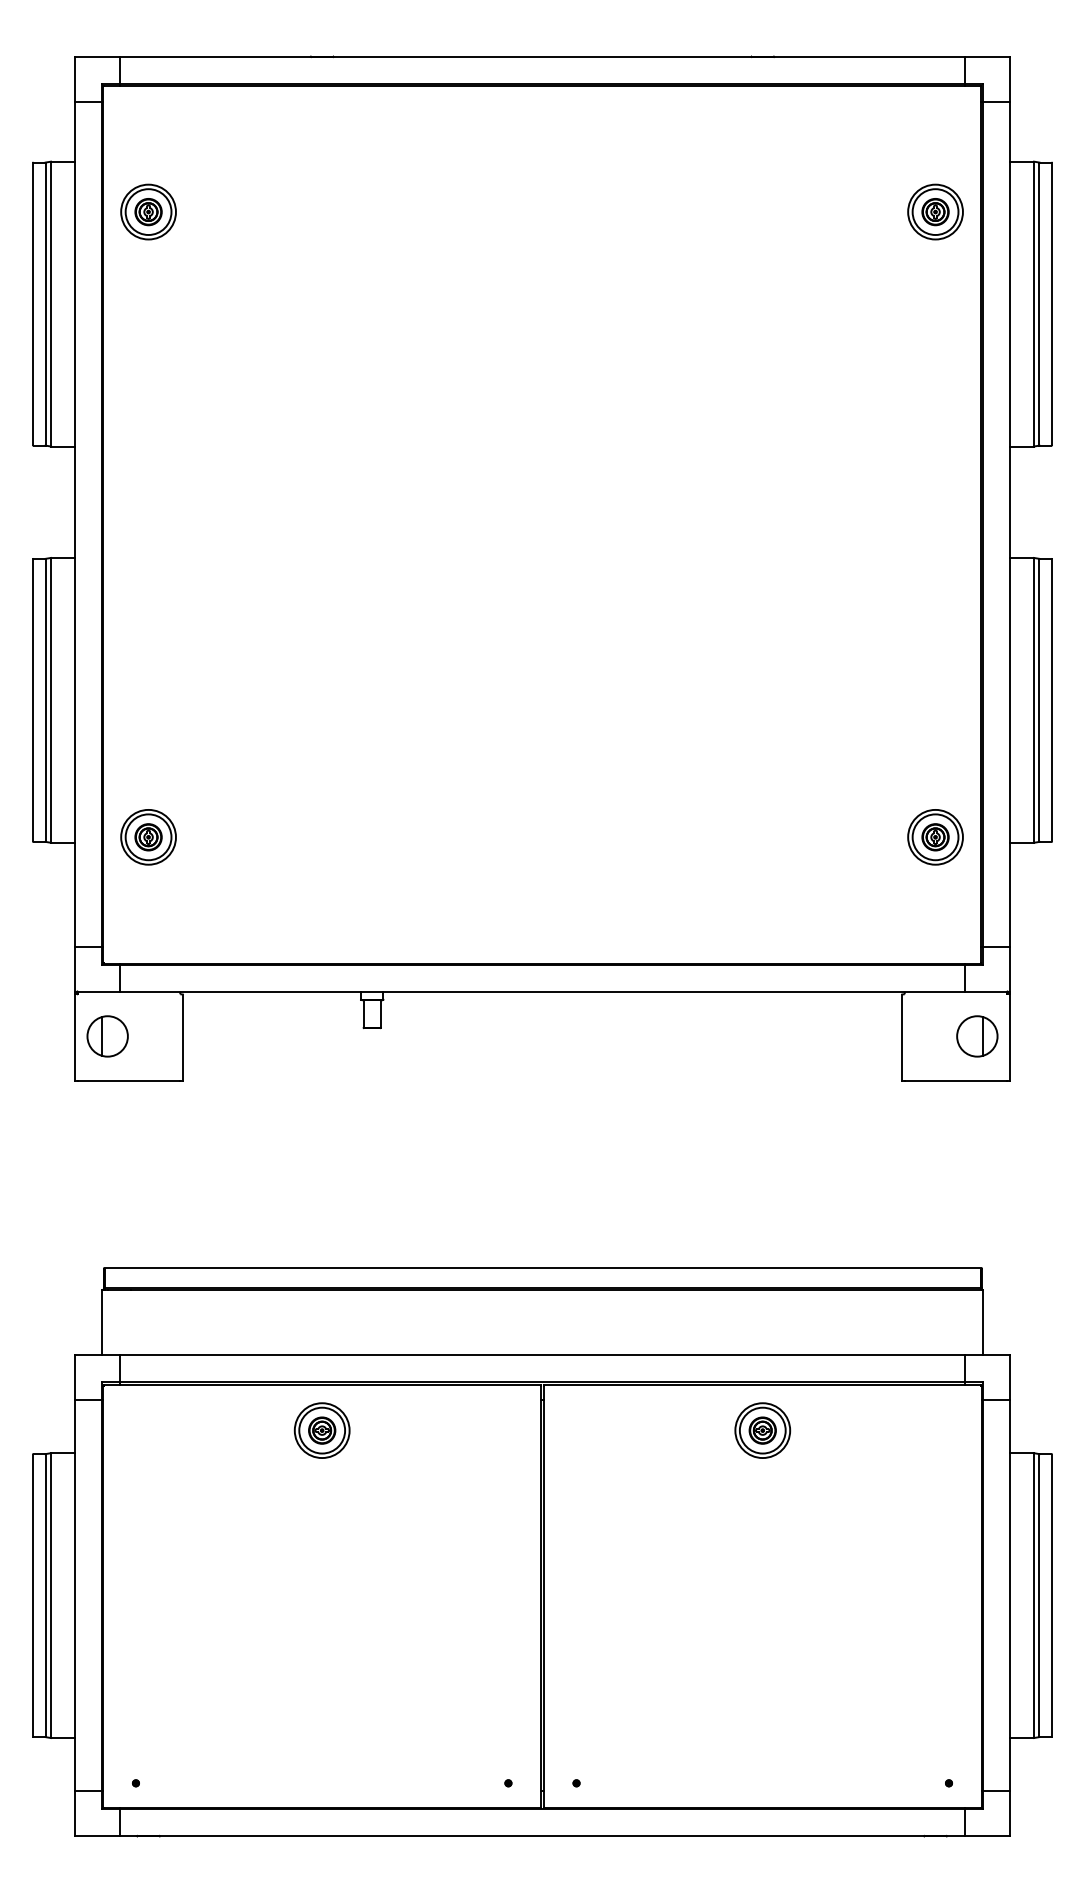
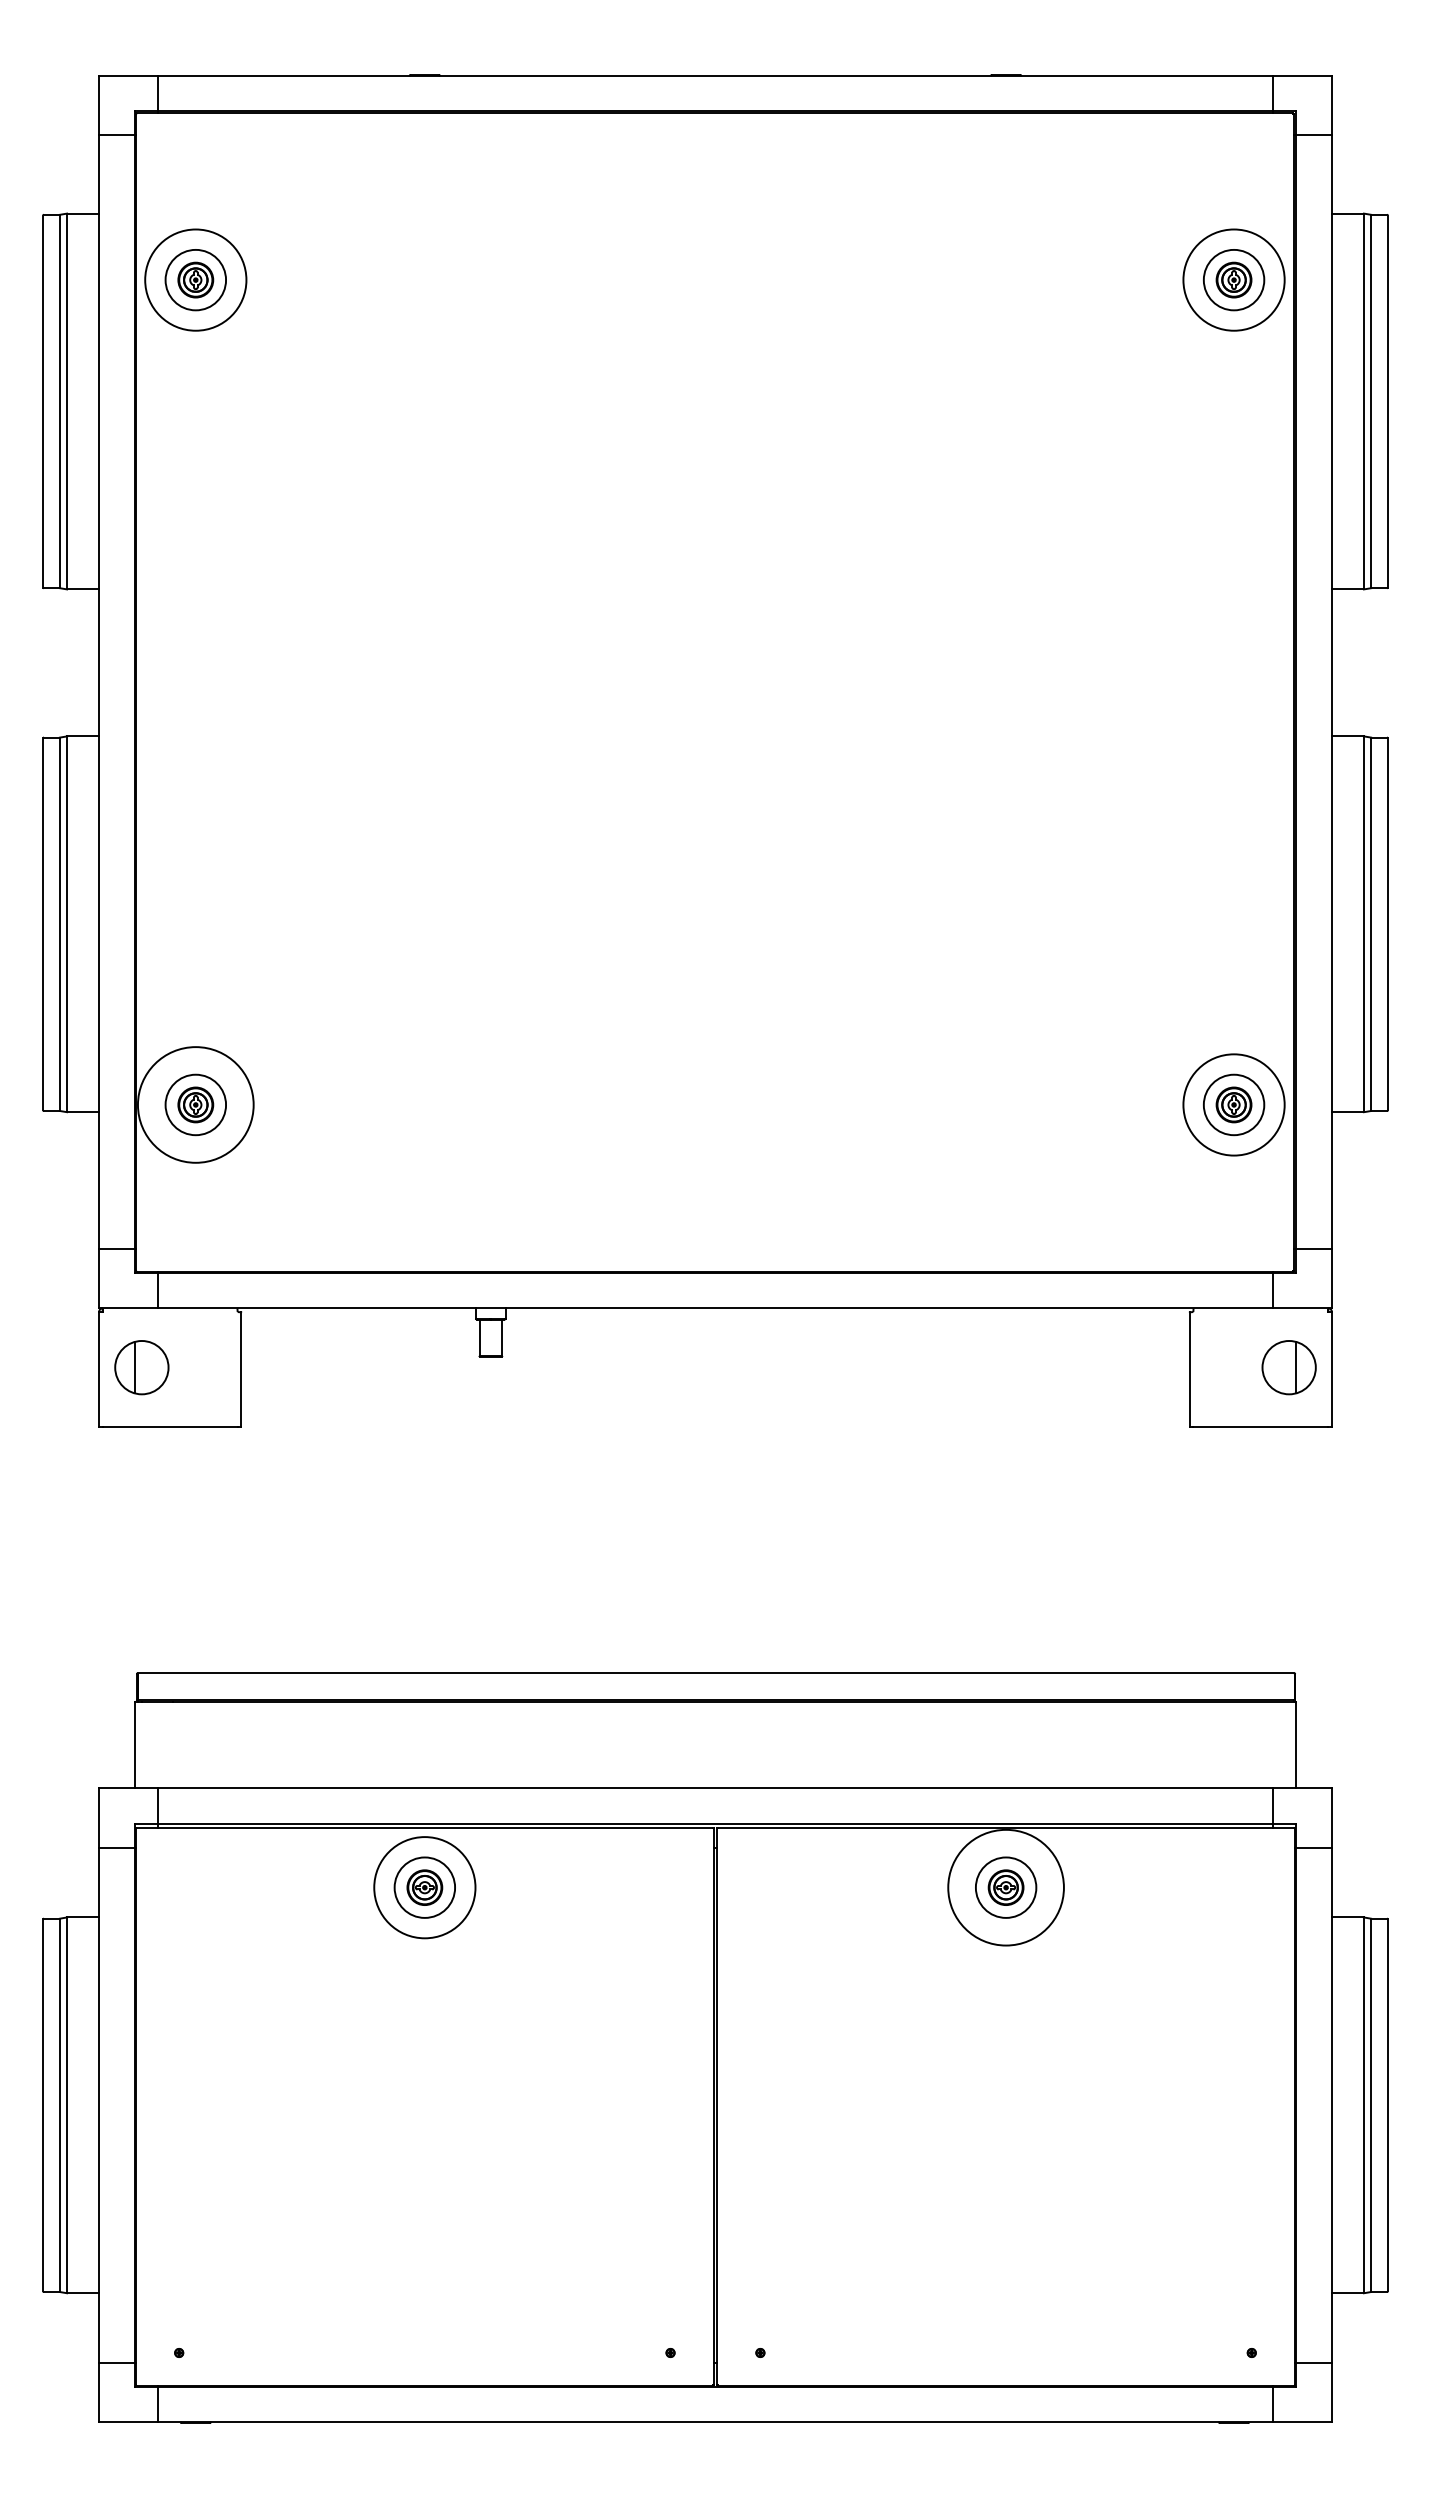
circle: (148, 211) -> (195, 279), size x1.4
circle: (935, 211) -> (1233, 279), size x1.4
circle: (148, 836) -> (195, 1104), size x1.6
circle: (935, 836) -> (1233, 1104), size x1.4
circle: (321, 1430) -> (424, 1887), size x1.4
circle: (762, 1430) -> (1005, 1887), size x1.6

